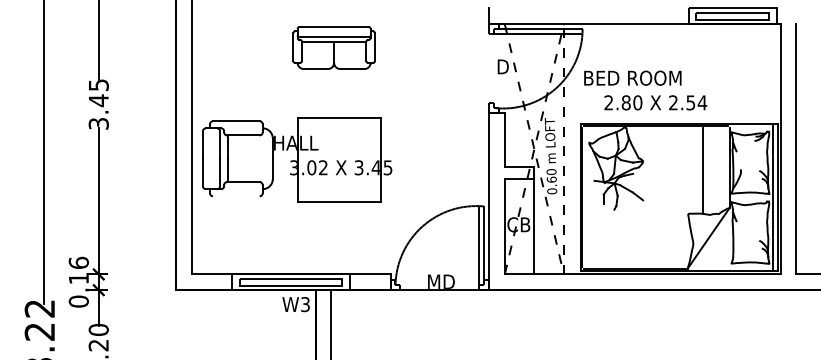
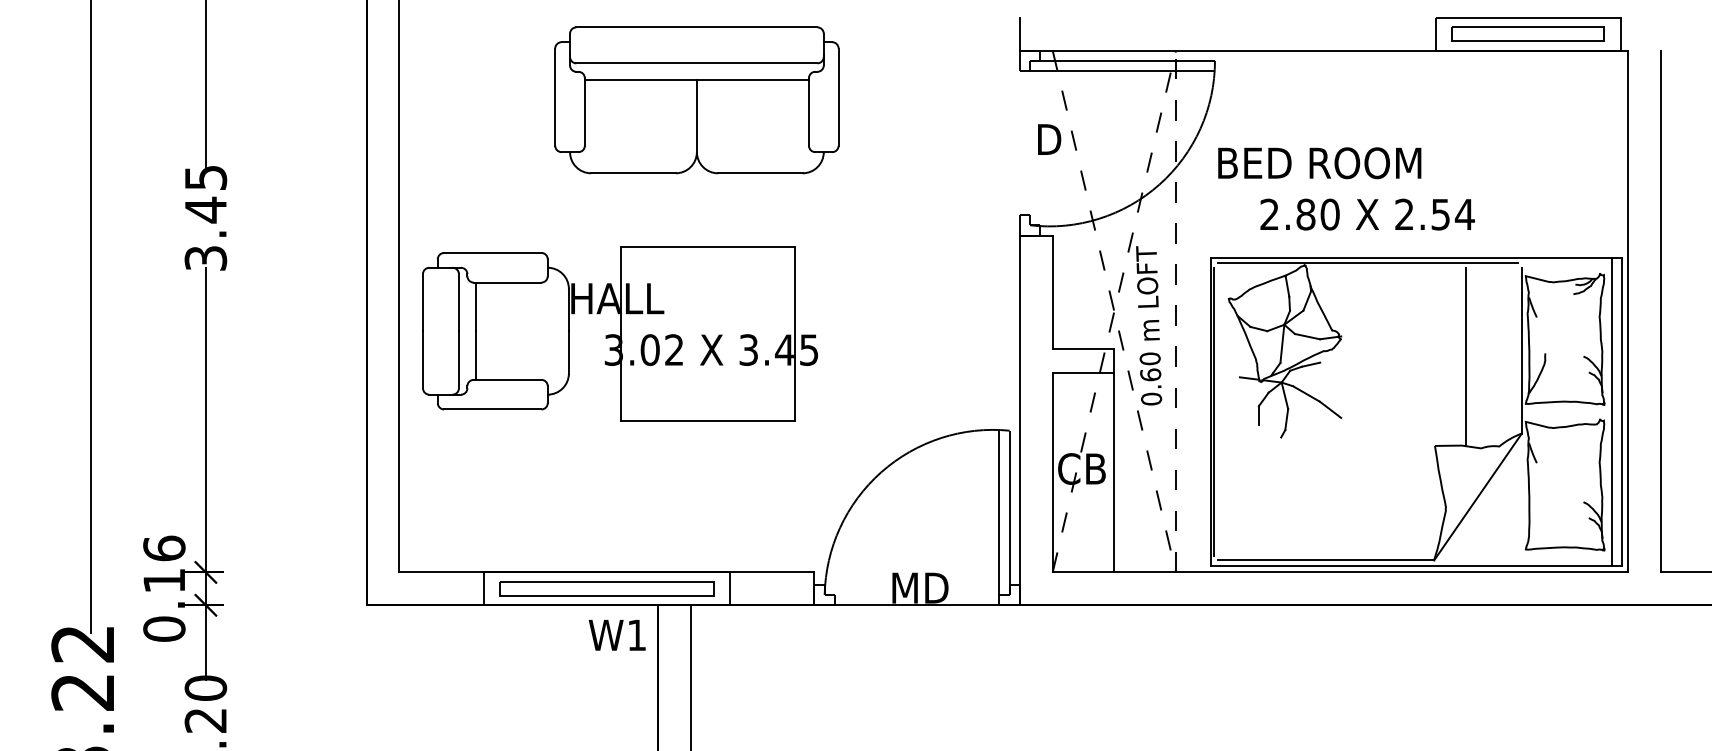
part: (333, 47) -> (695, 99), size x1.67
line: (236, 196) -> (493, 409), added
text: (305, 304) -> (637, 635), W3 -> W1

